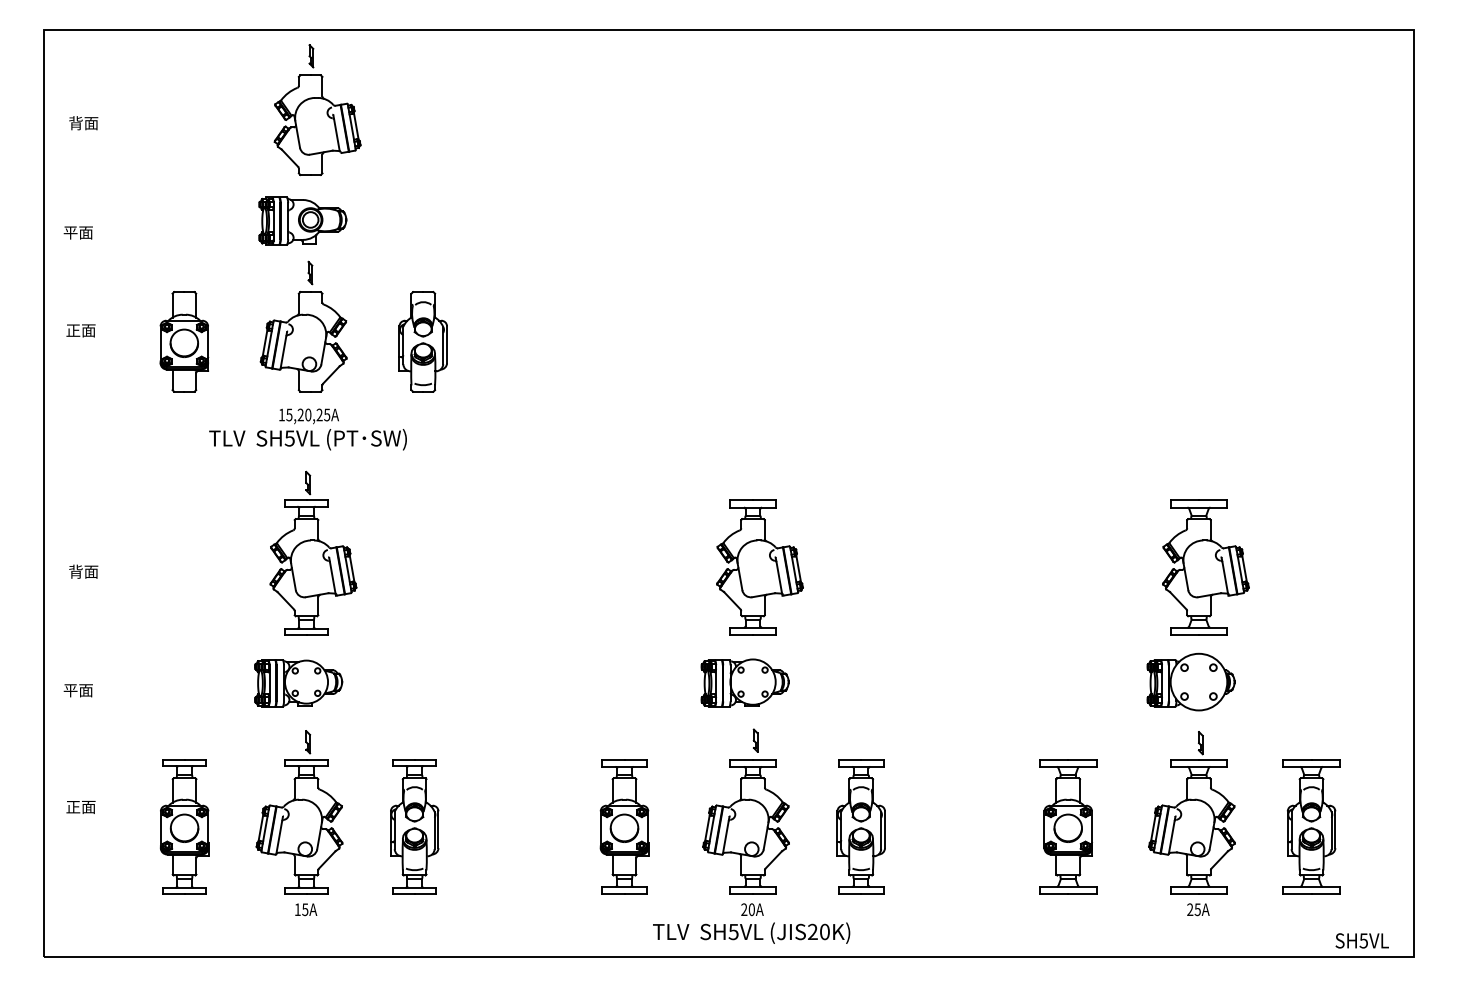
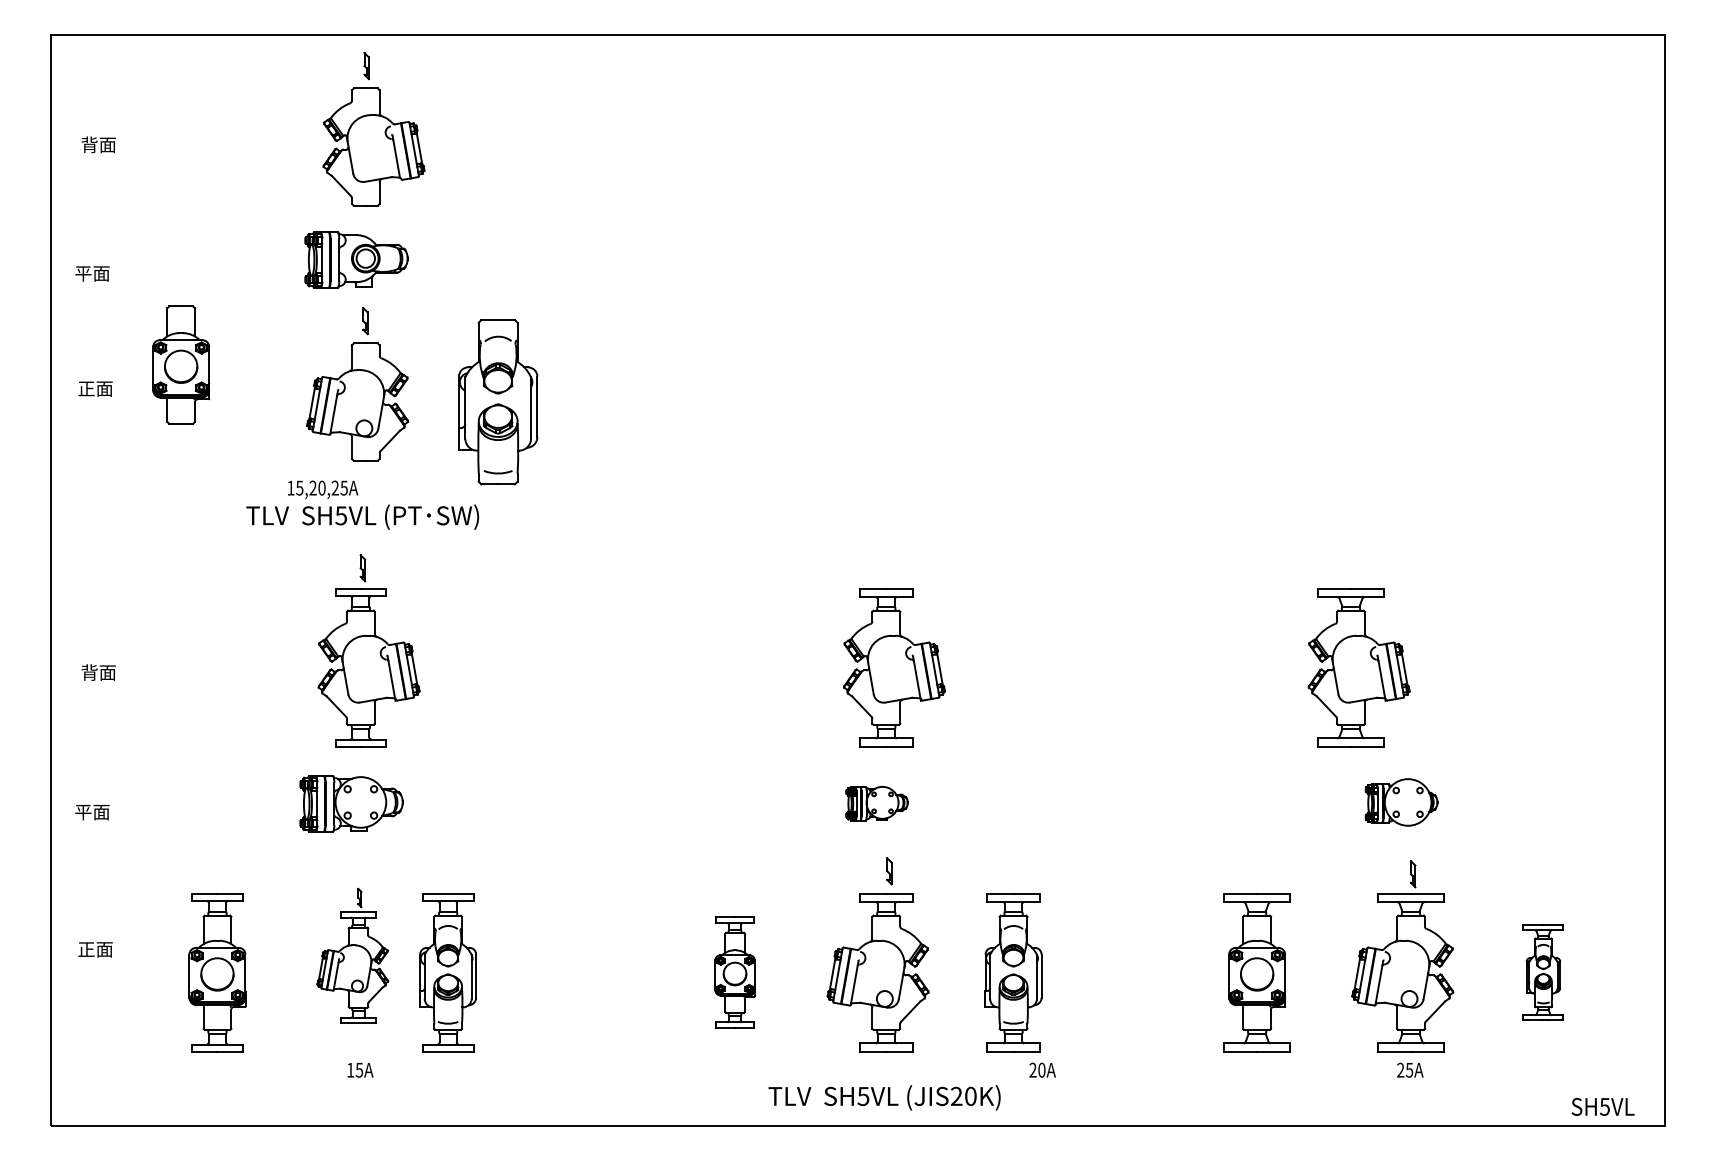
part: (184, 341) -> (181, 364), moved
part: (423, 341) -> (498, 401), size x1.4
text: (309, 416) -> (323, 489), moved
part: (1205, 567) -> (1358, 667), moved
part: (1190, 682) -> (1401, 802), size x0.7
part: (744, 683) -> (876, 803), size x0.6
part: (299, 812) -> (352, 955), size x0.7
part: (414, 826) -> (447, 972), moved
part: (624, 826) -> (734, 972), size x0.7
part: (1311, 826) -> (1543, 972), size x0.6
text: (752, 909) -> (1042, 1069), moved

